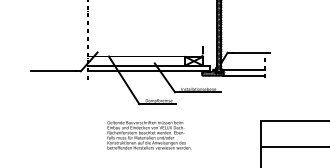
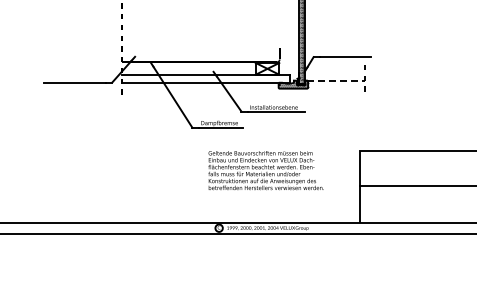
line: (243, 69) -> (335, 80), solid -> dashed
line: (243, 75) -> (335, 88), removed
text: (148, 135) -> (265, 170), moved

